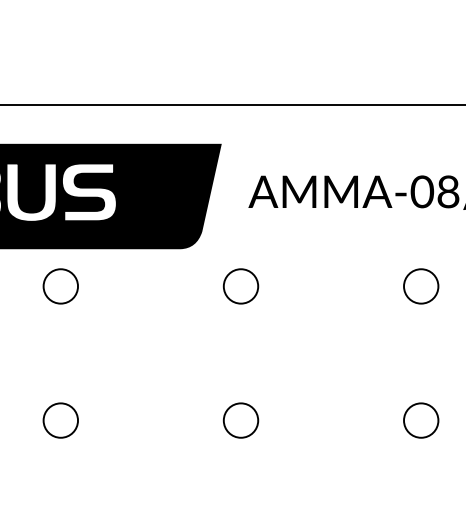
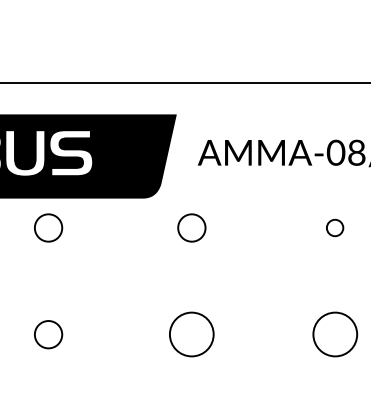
part: (420, 285) -> (334, 227), size x0.6
part: (240, 420) -> (191, 334), size x1.6
part: (420, 420) -> (334, 334), size x1.6

